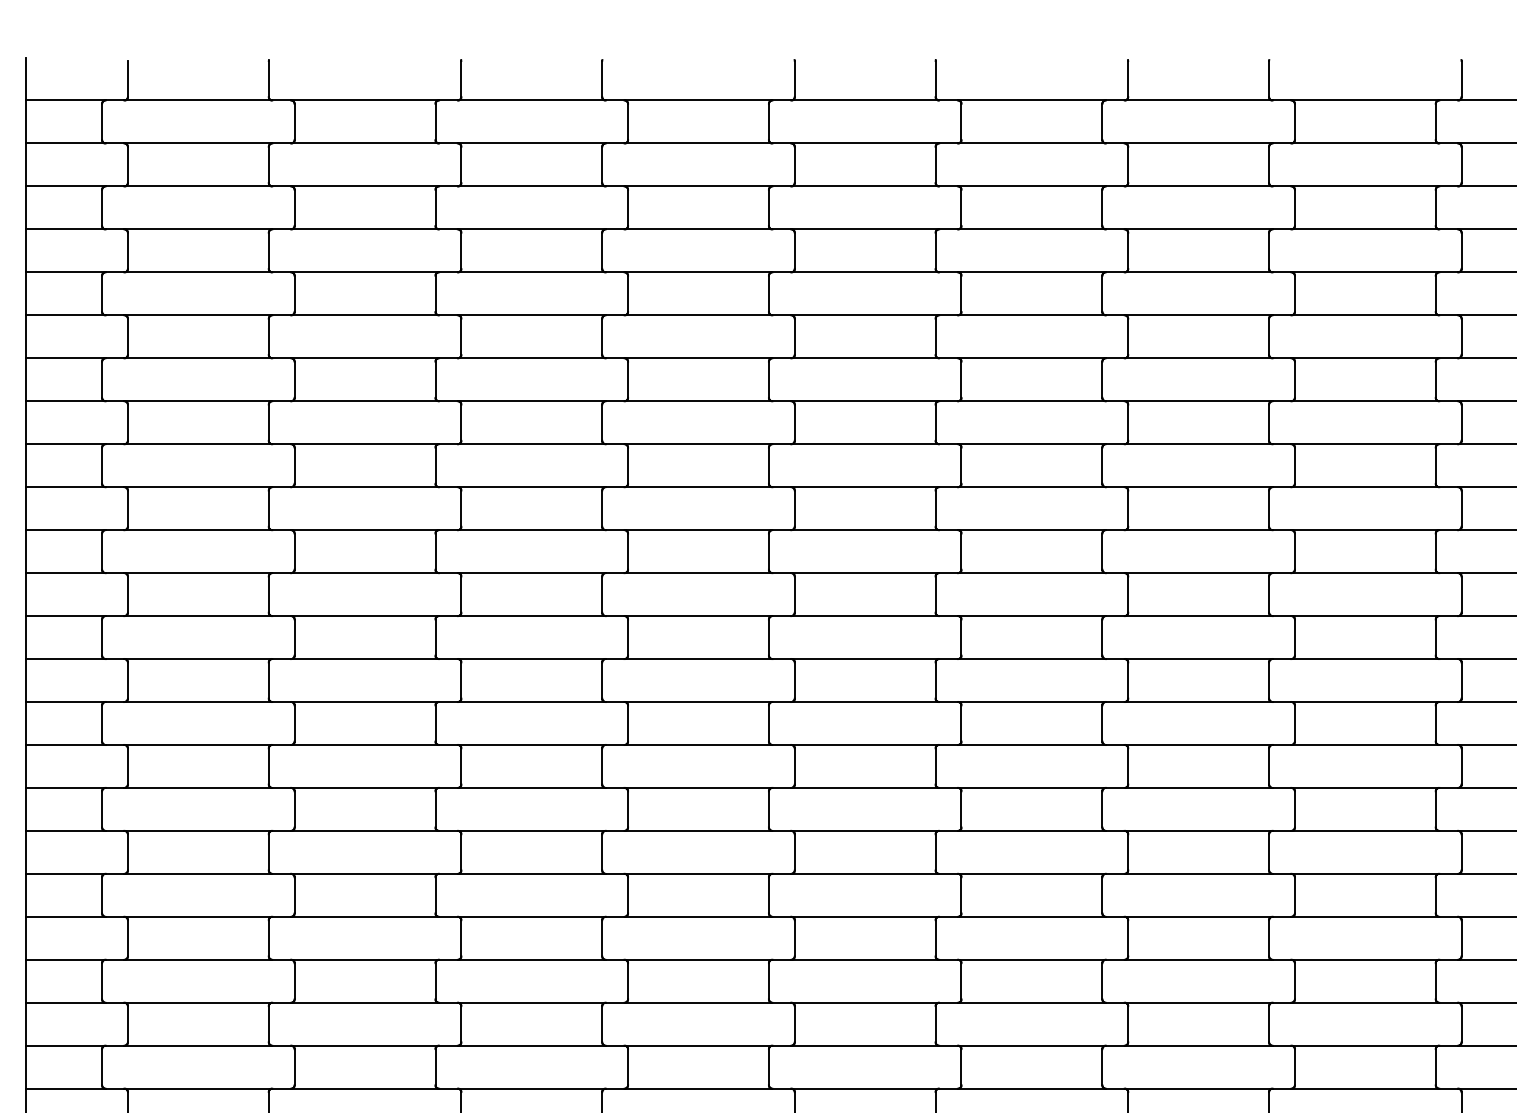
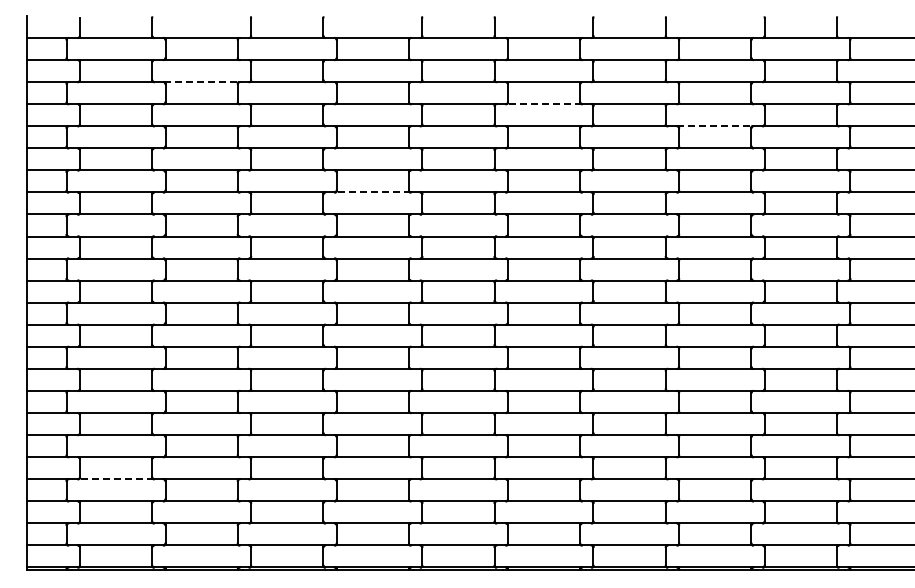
line: (364, 187) -> (201, 82), solid -> dashed
line: (1032, 229) -> (544, 104), solid -> dashed
line: (1365, 272) -> (715, 126), solid -> dashed
line: (697, 401) -> (372, 192), solid -> dashed
line: (199, 960) -> (116, 479), solid -> dashed

